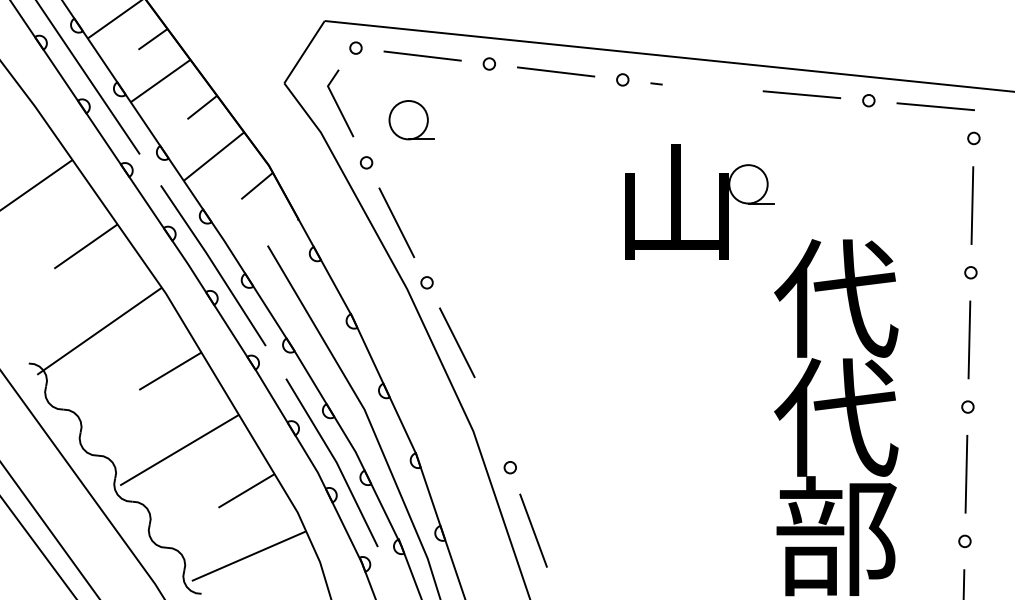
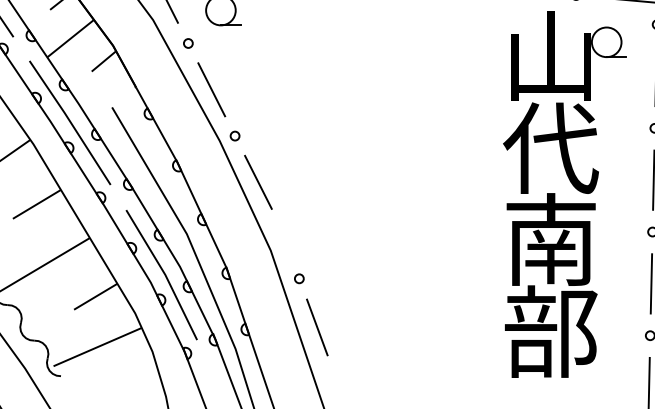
part: (680, 201) -> (554, 55), moved
text: (836, 416) -> (551, 239), 代 -> 南

